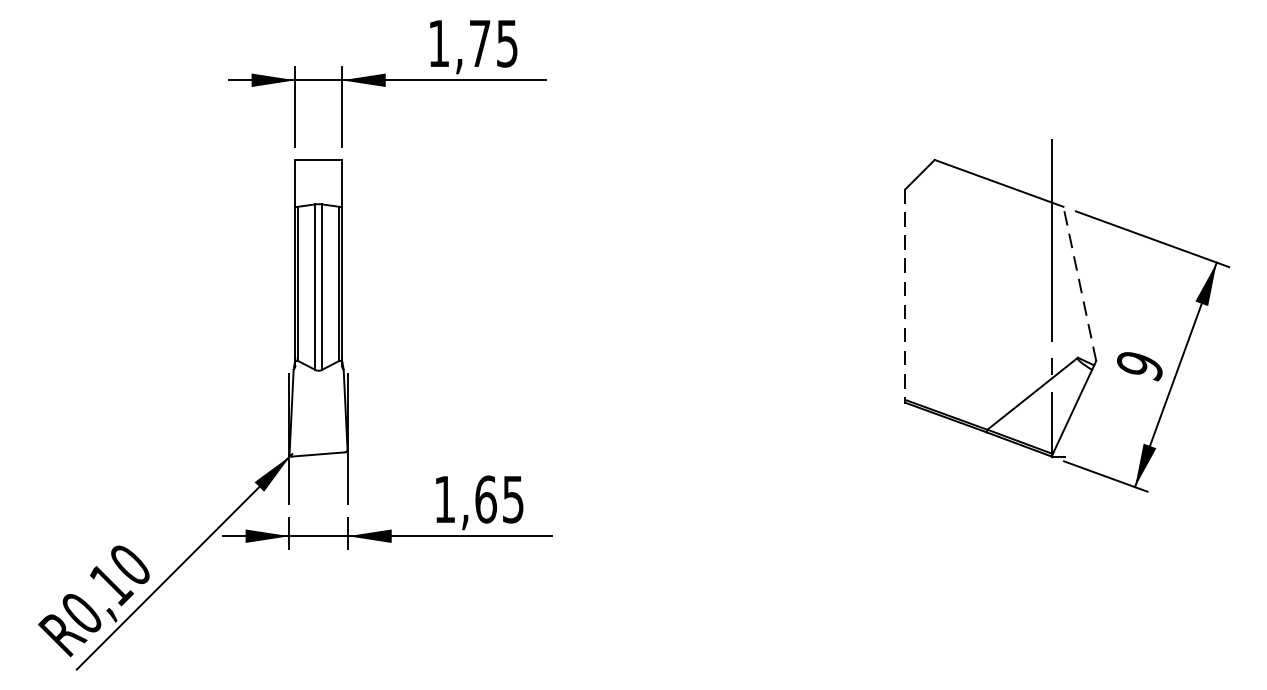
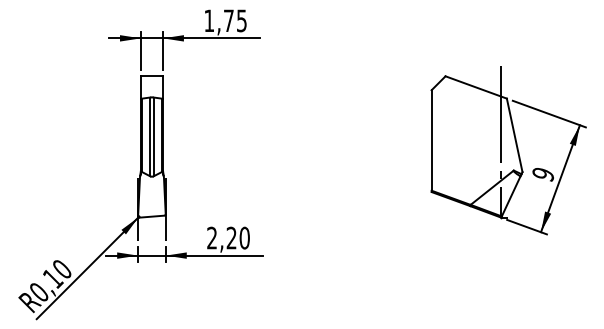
line: (1079, 284) -> (514, 135), dashed -> solid
line: (905, 294) -> (431, 140), dashed -> solid
text: (479, 498) -> (228, 237), 1,65 -> 2,20

